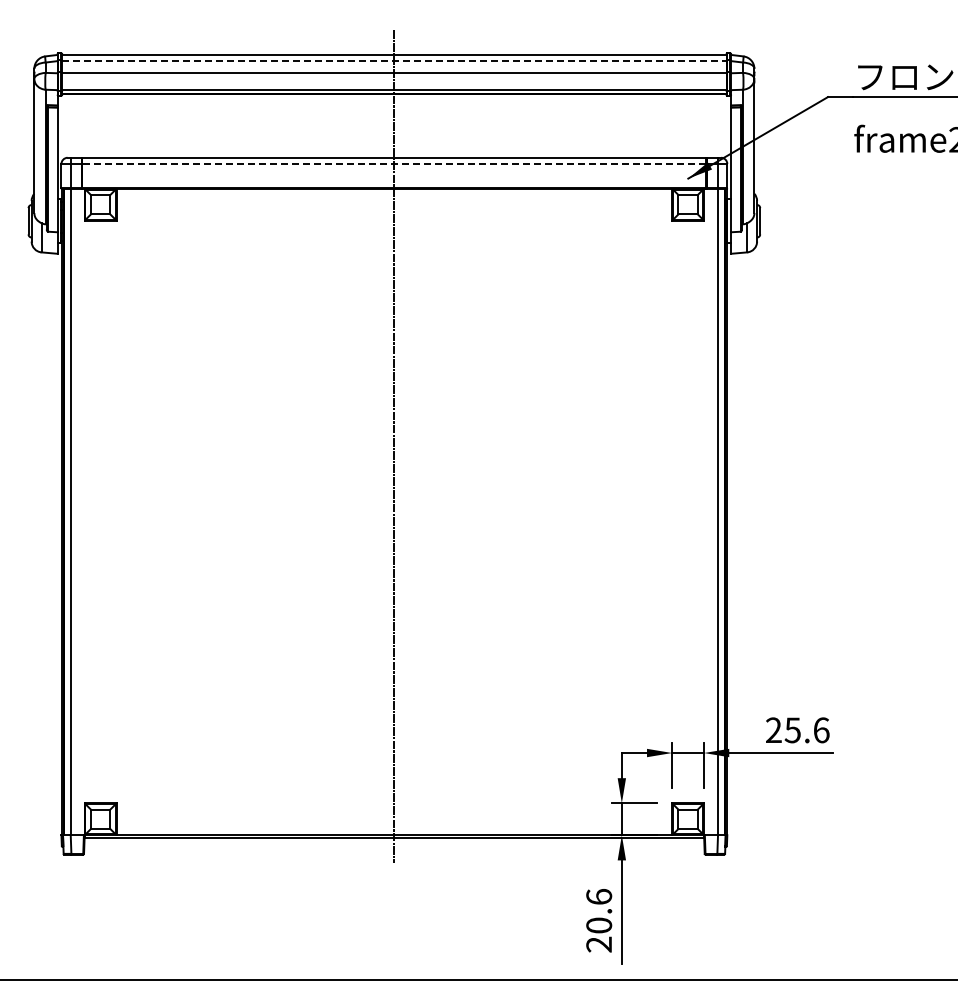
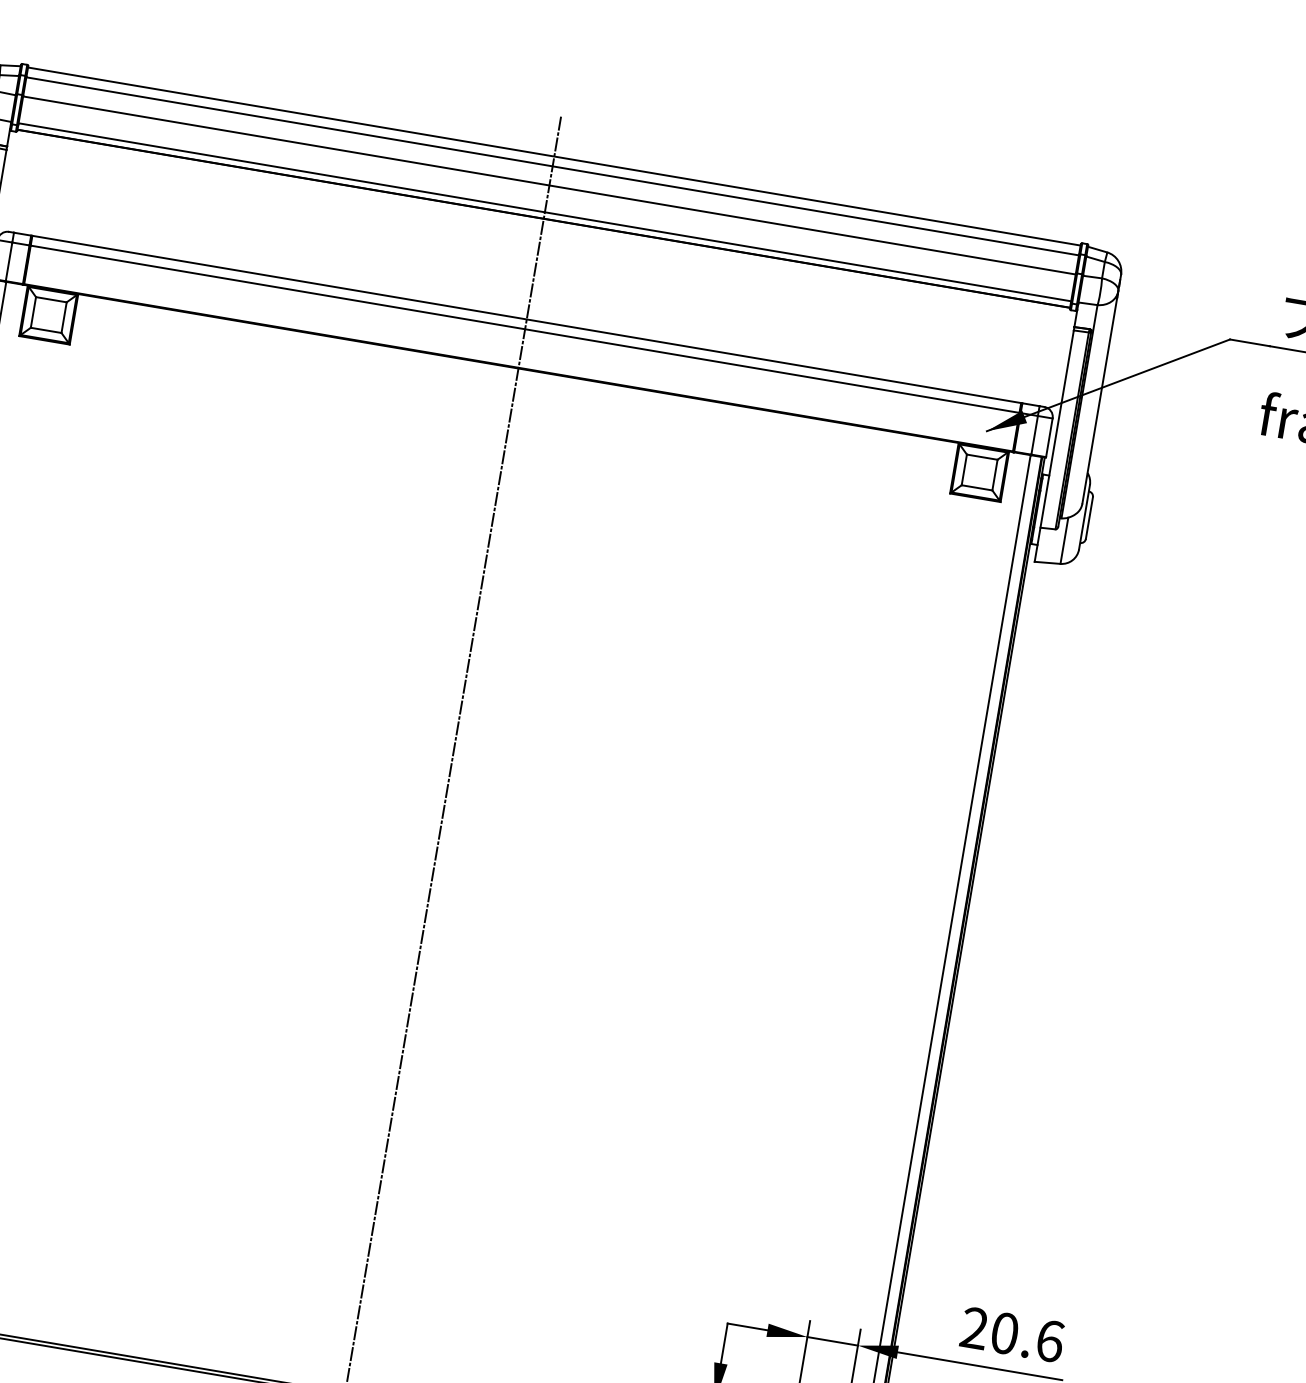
line: (394, 61) -> (552, 166), dashed -> solid
line: (393, 163) -> (523, 328), dashed -> solid
text: (792, 730) -> (1004, 1333), 25.6 -> 20.6

